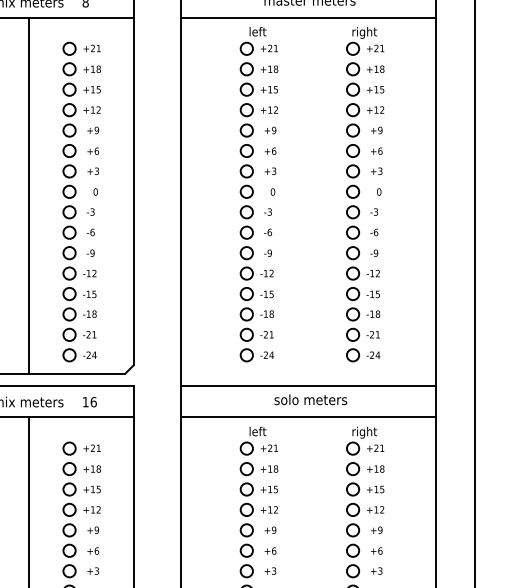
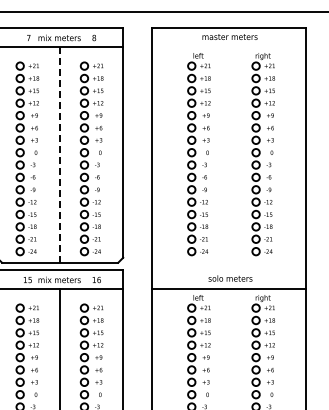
line: (307, 18) -> (228, 47), removed
line: (29, 194) -> (60, 154), solid -> dashed
line: (307, 384) -> (228, 269), removed

